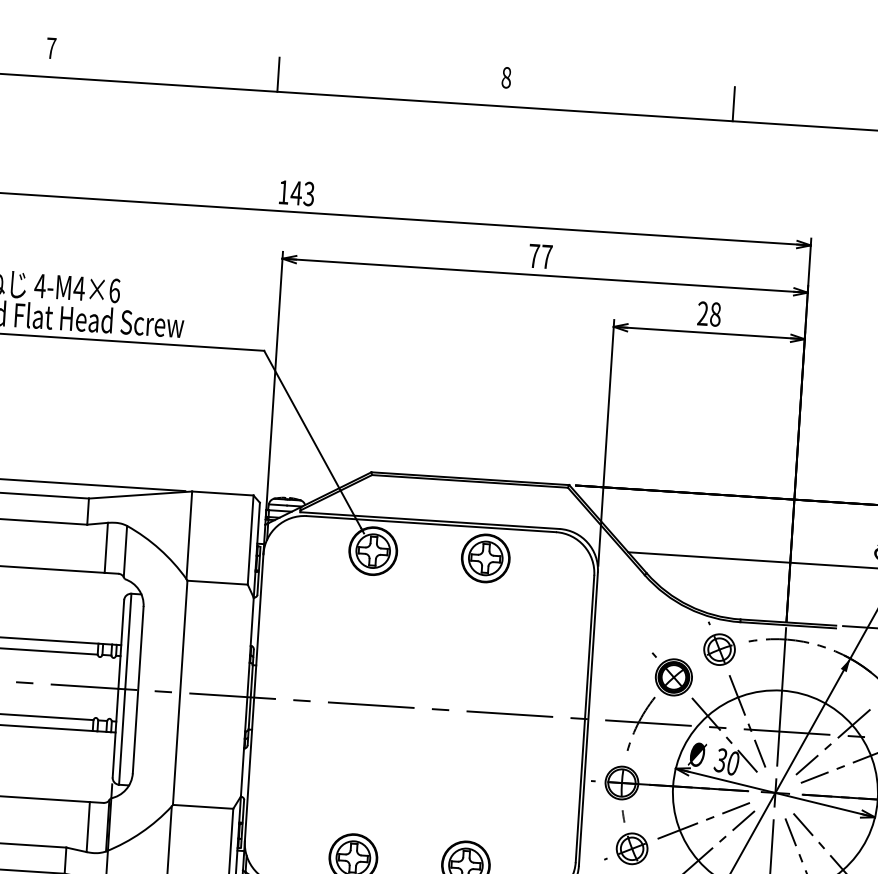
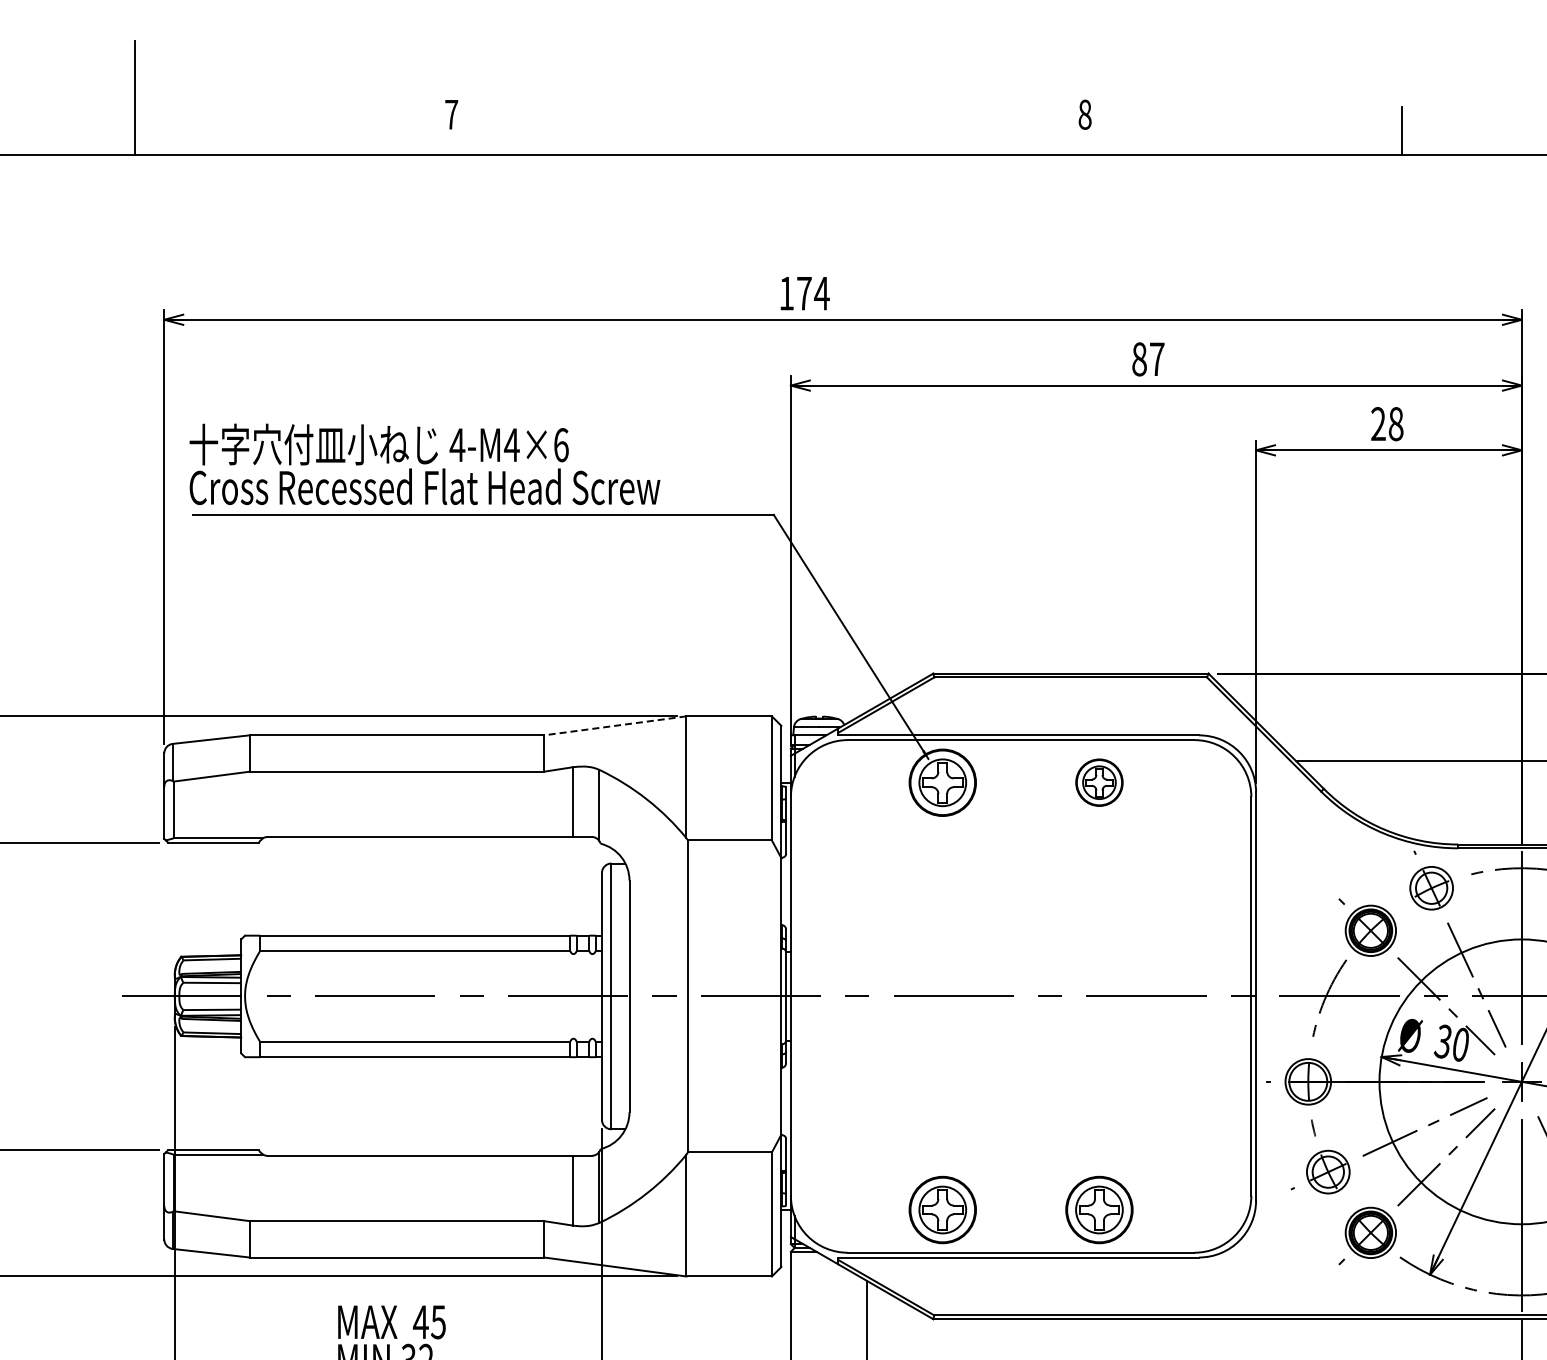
line: (278, 74) -> (768, 130), removed
text: (302, 193) -> (812, 293), 143 -> 174
text: (534, 256) -> (1139, 359), 77 -> 87
line: (140, 494) -> (615, 725), solid -> dashed
part: (485, 558) -> (1099, 782), size x0.7

